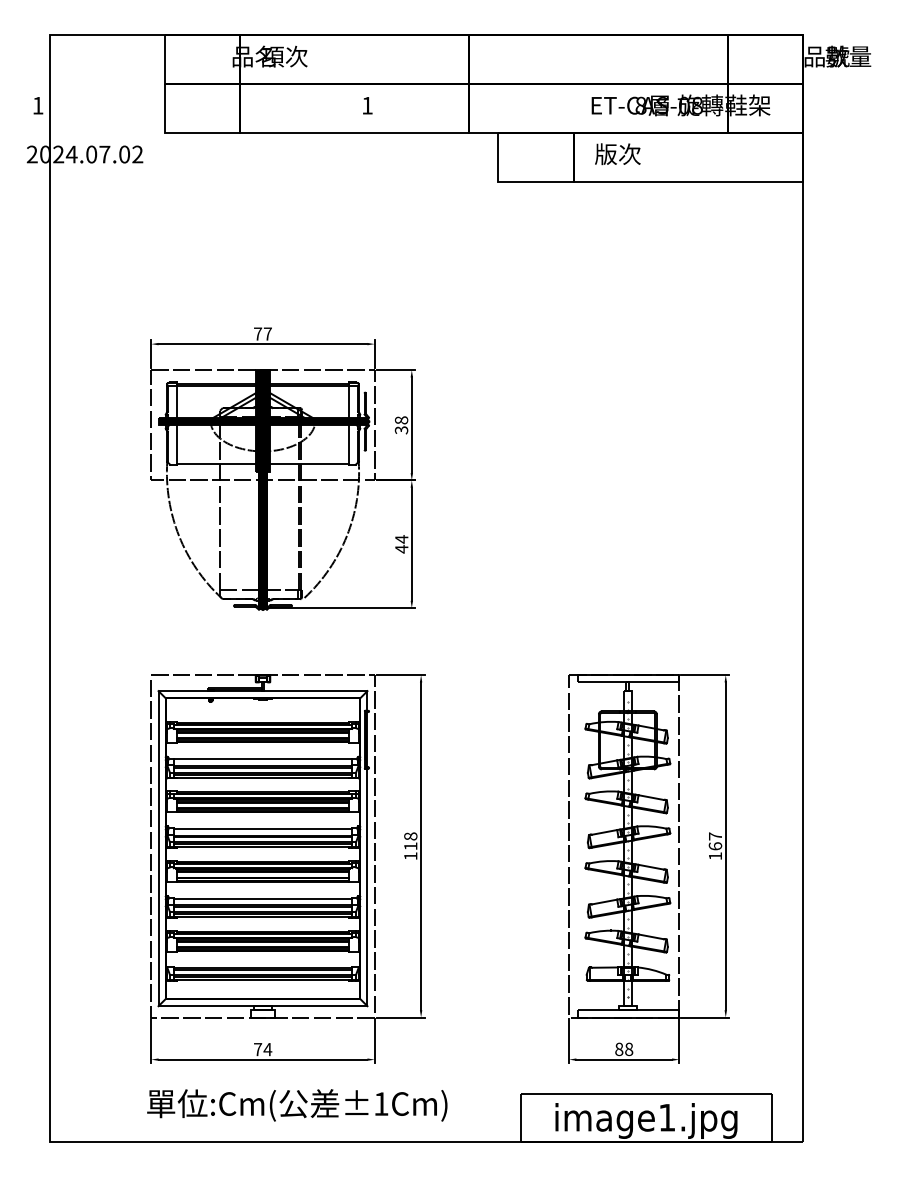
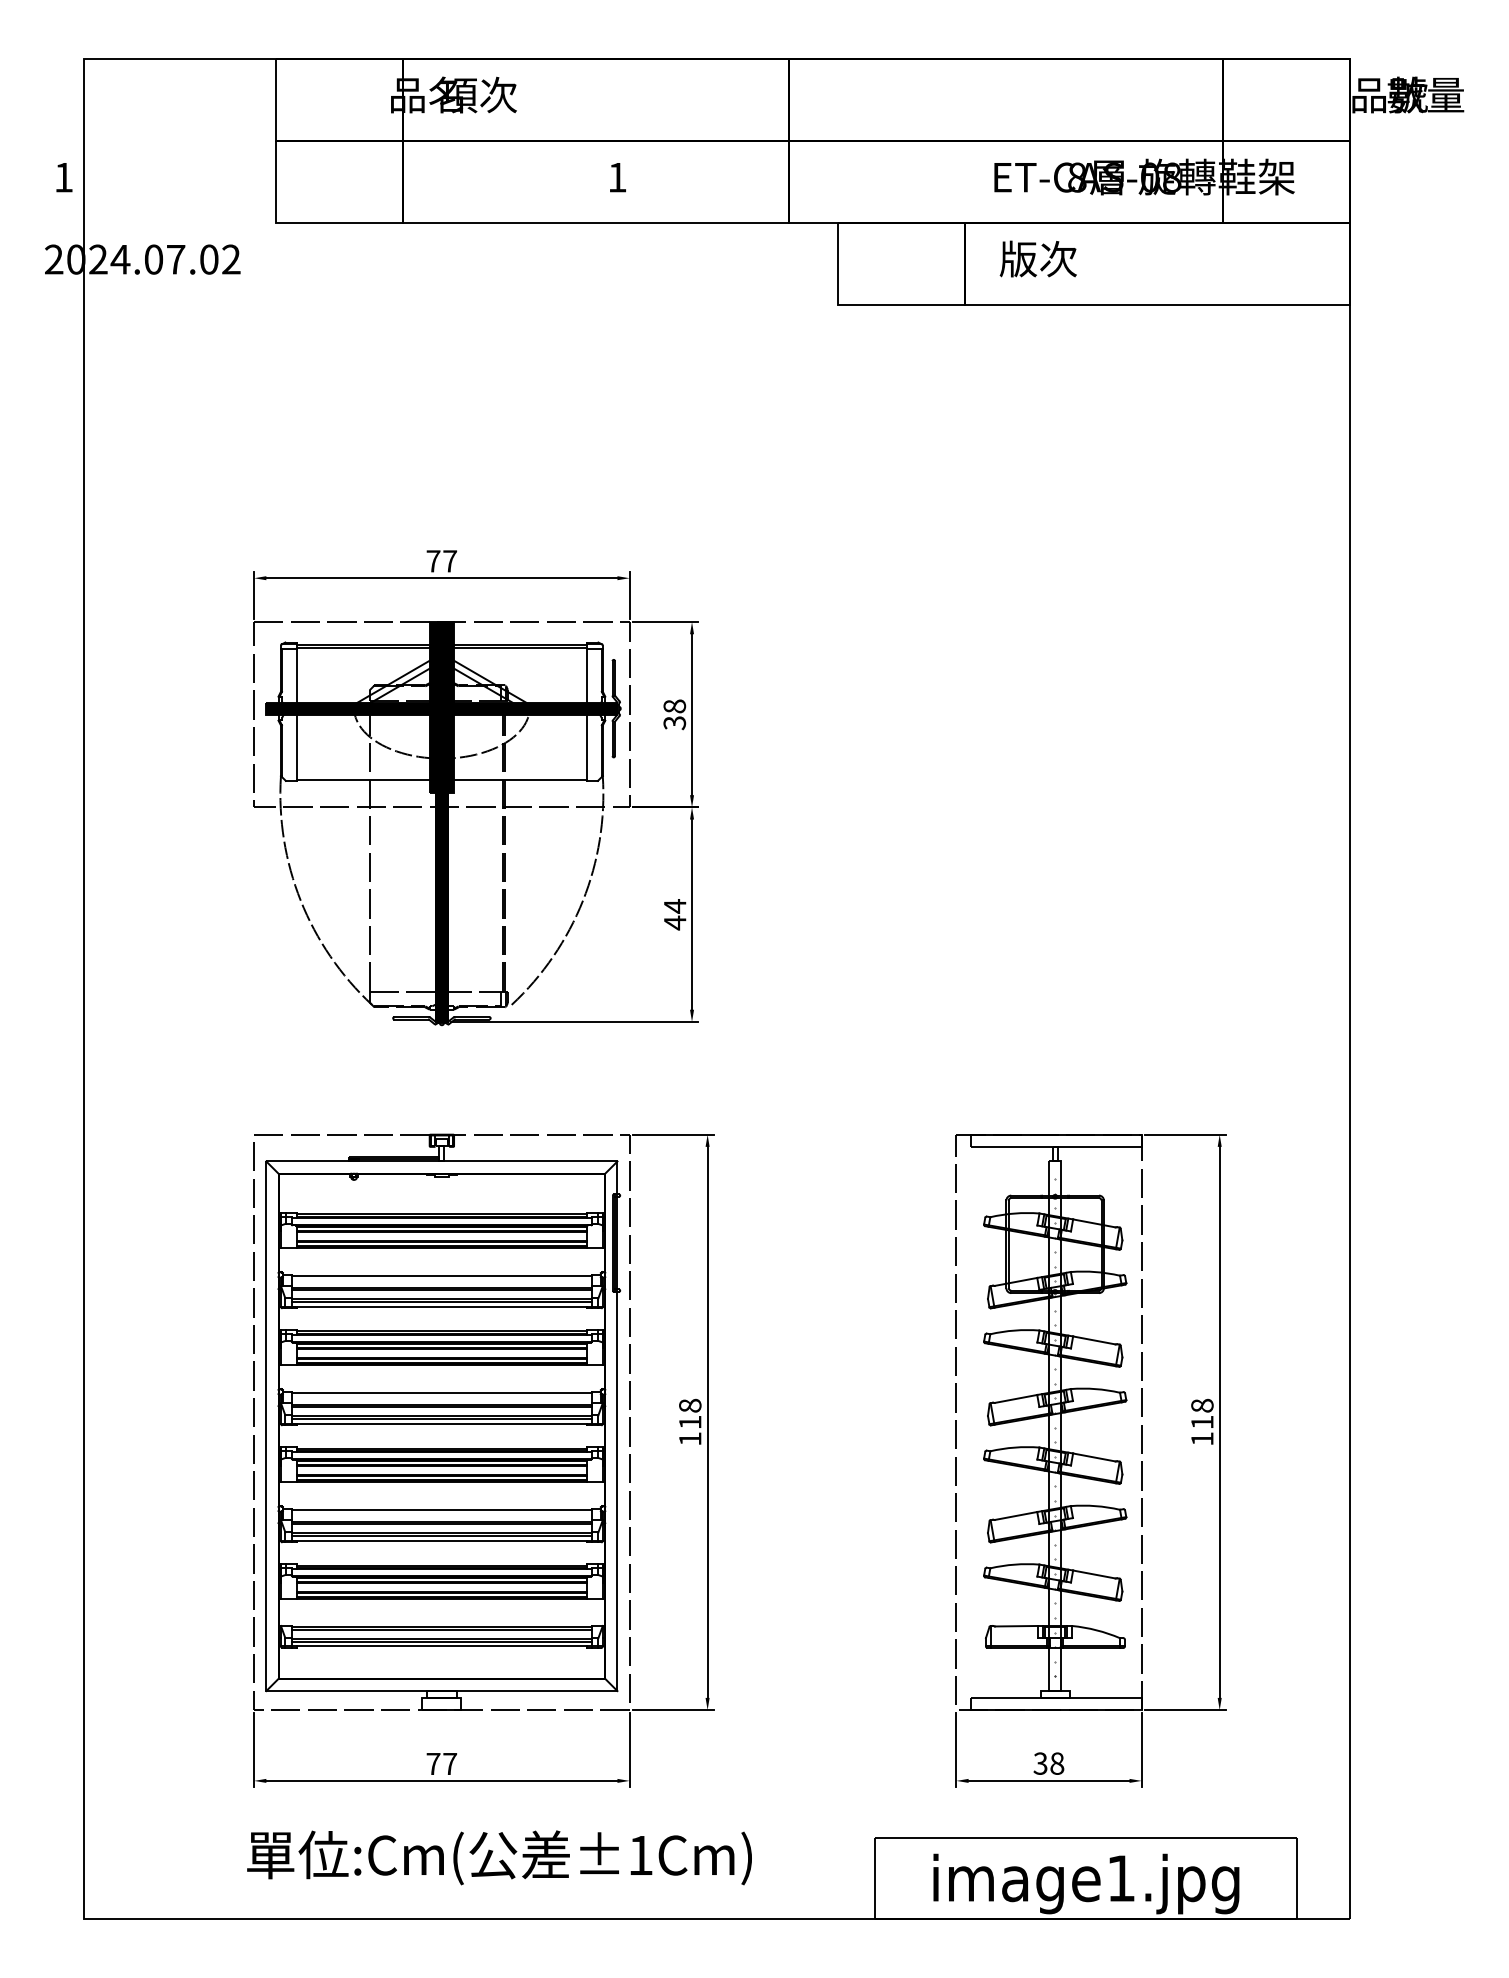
text: (715, 841) -> (1202, 1414), 167 -> 118
text: (619, 1048) -> (1041, 1762), 88 -> 38
text: (267, 1049) -> (449, 1763), 74 -> 77

